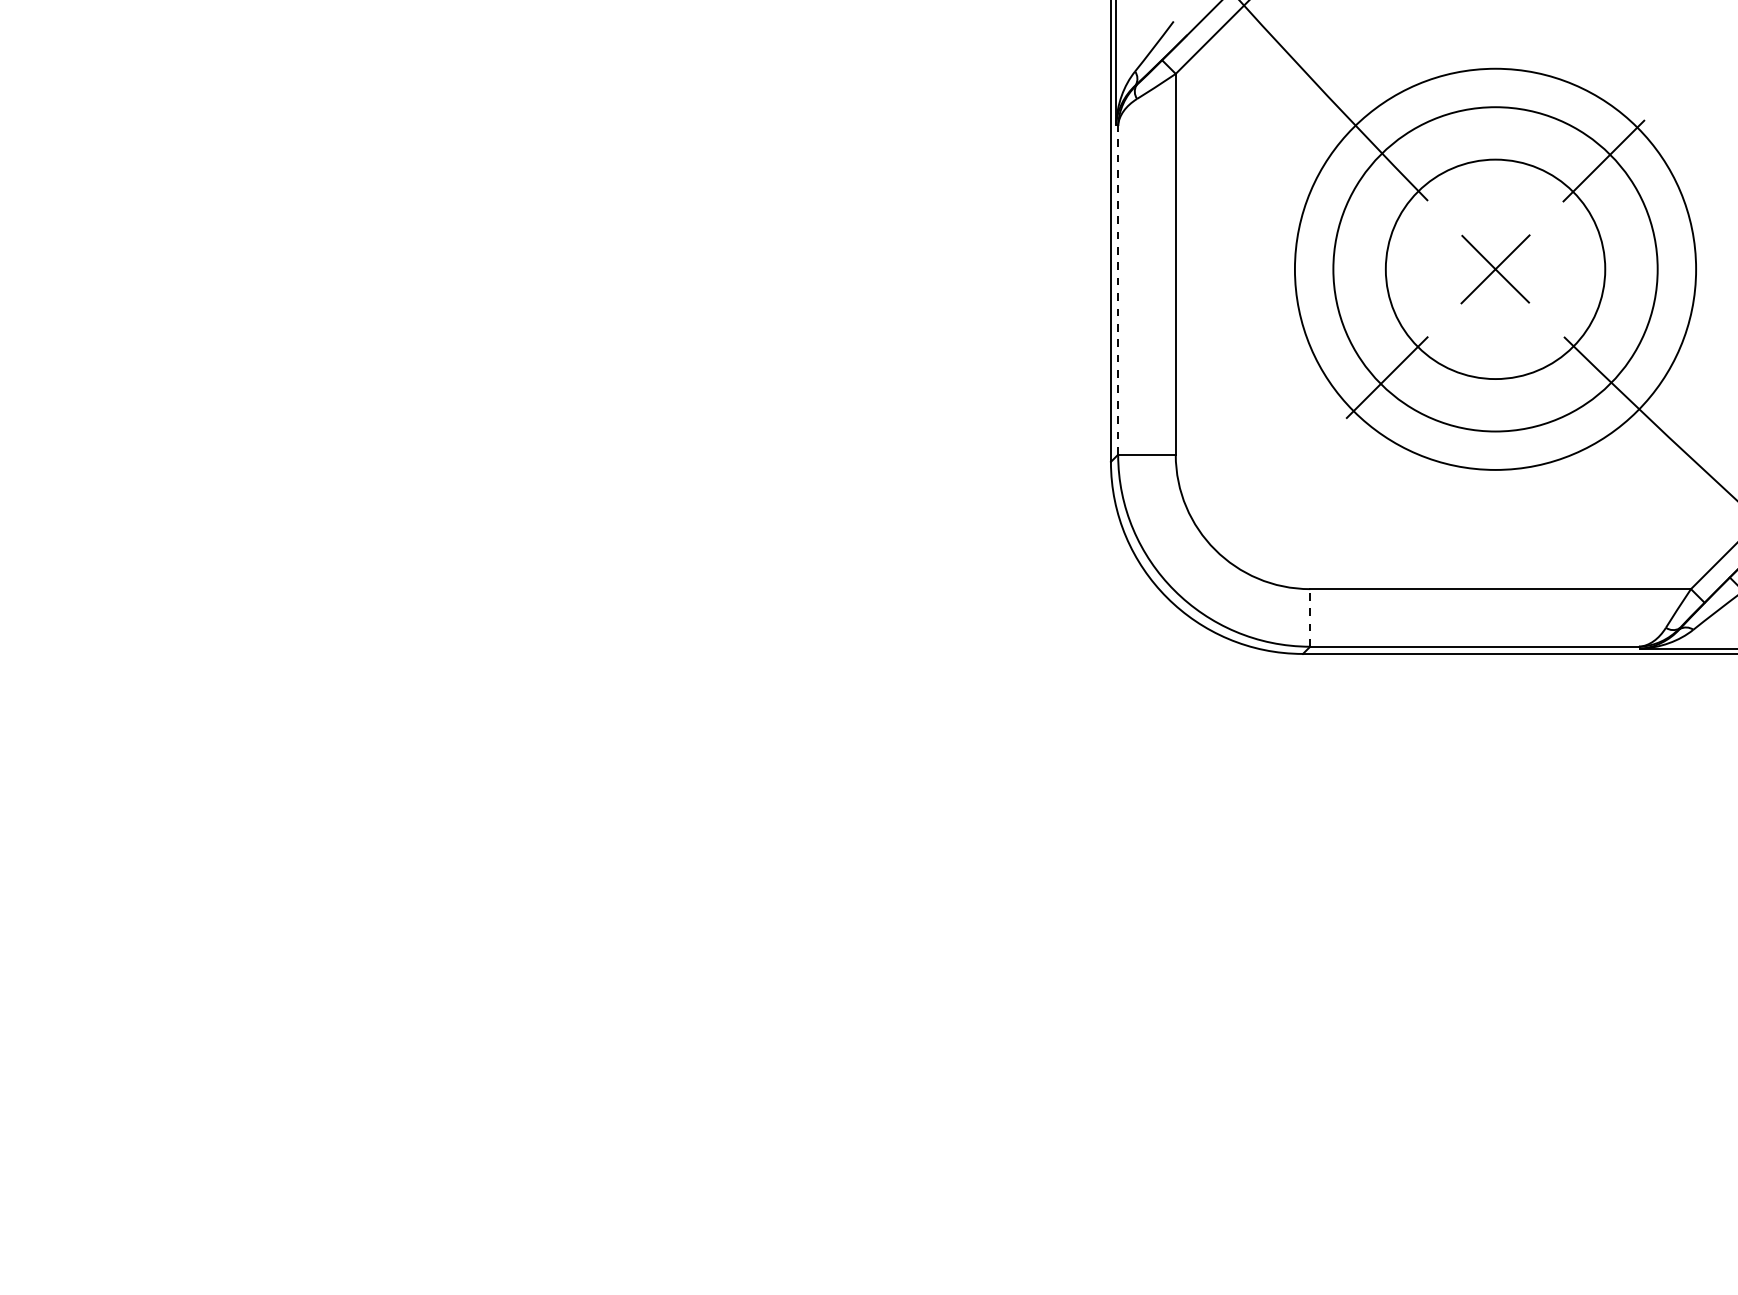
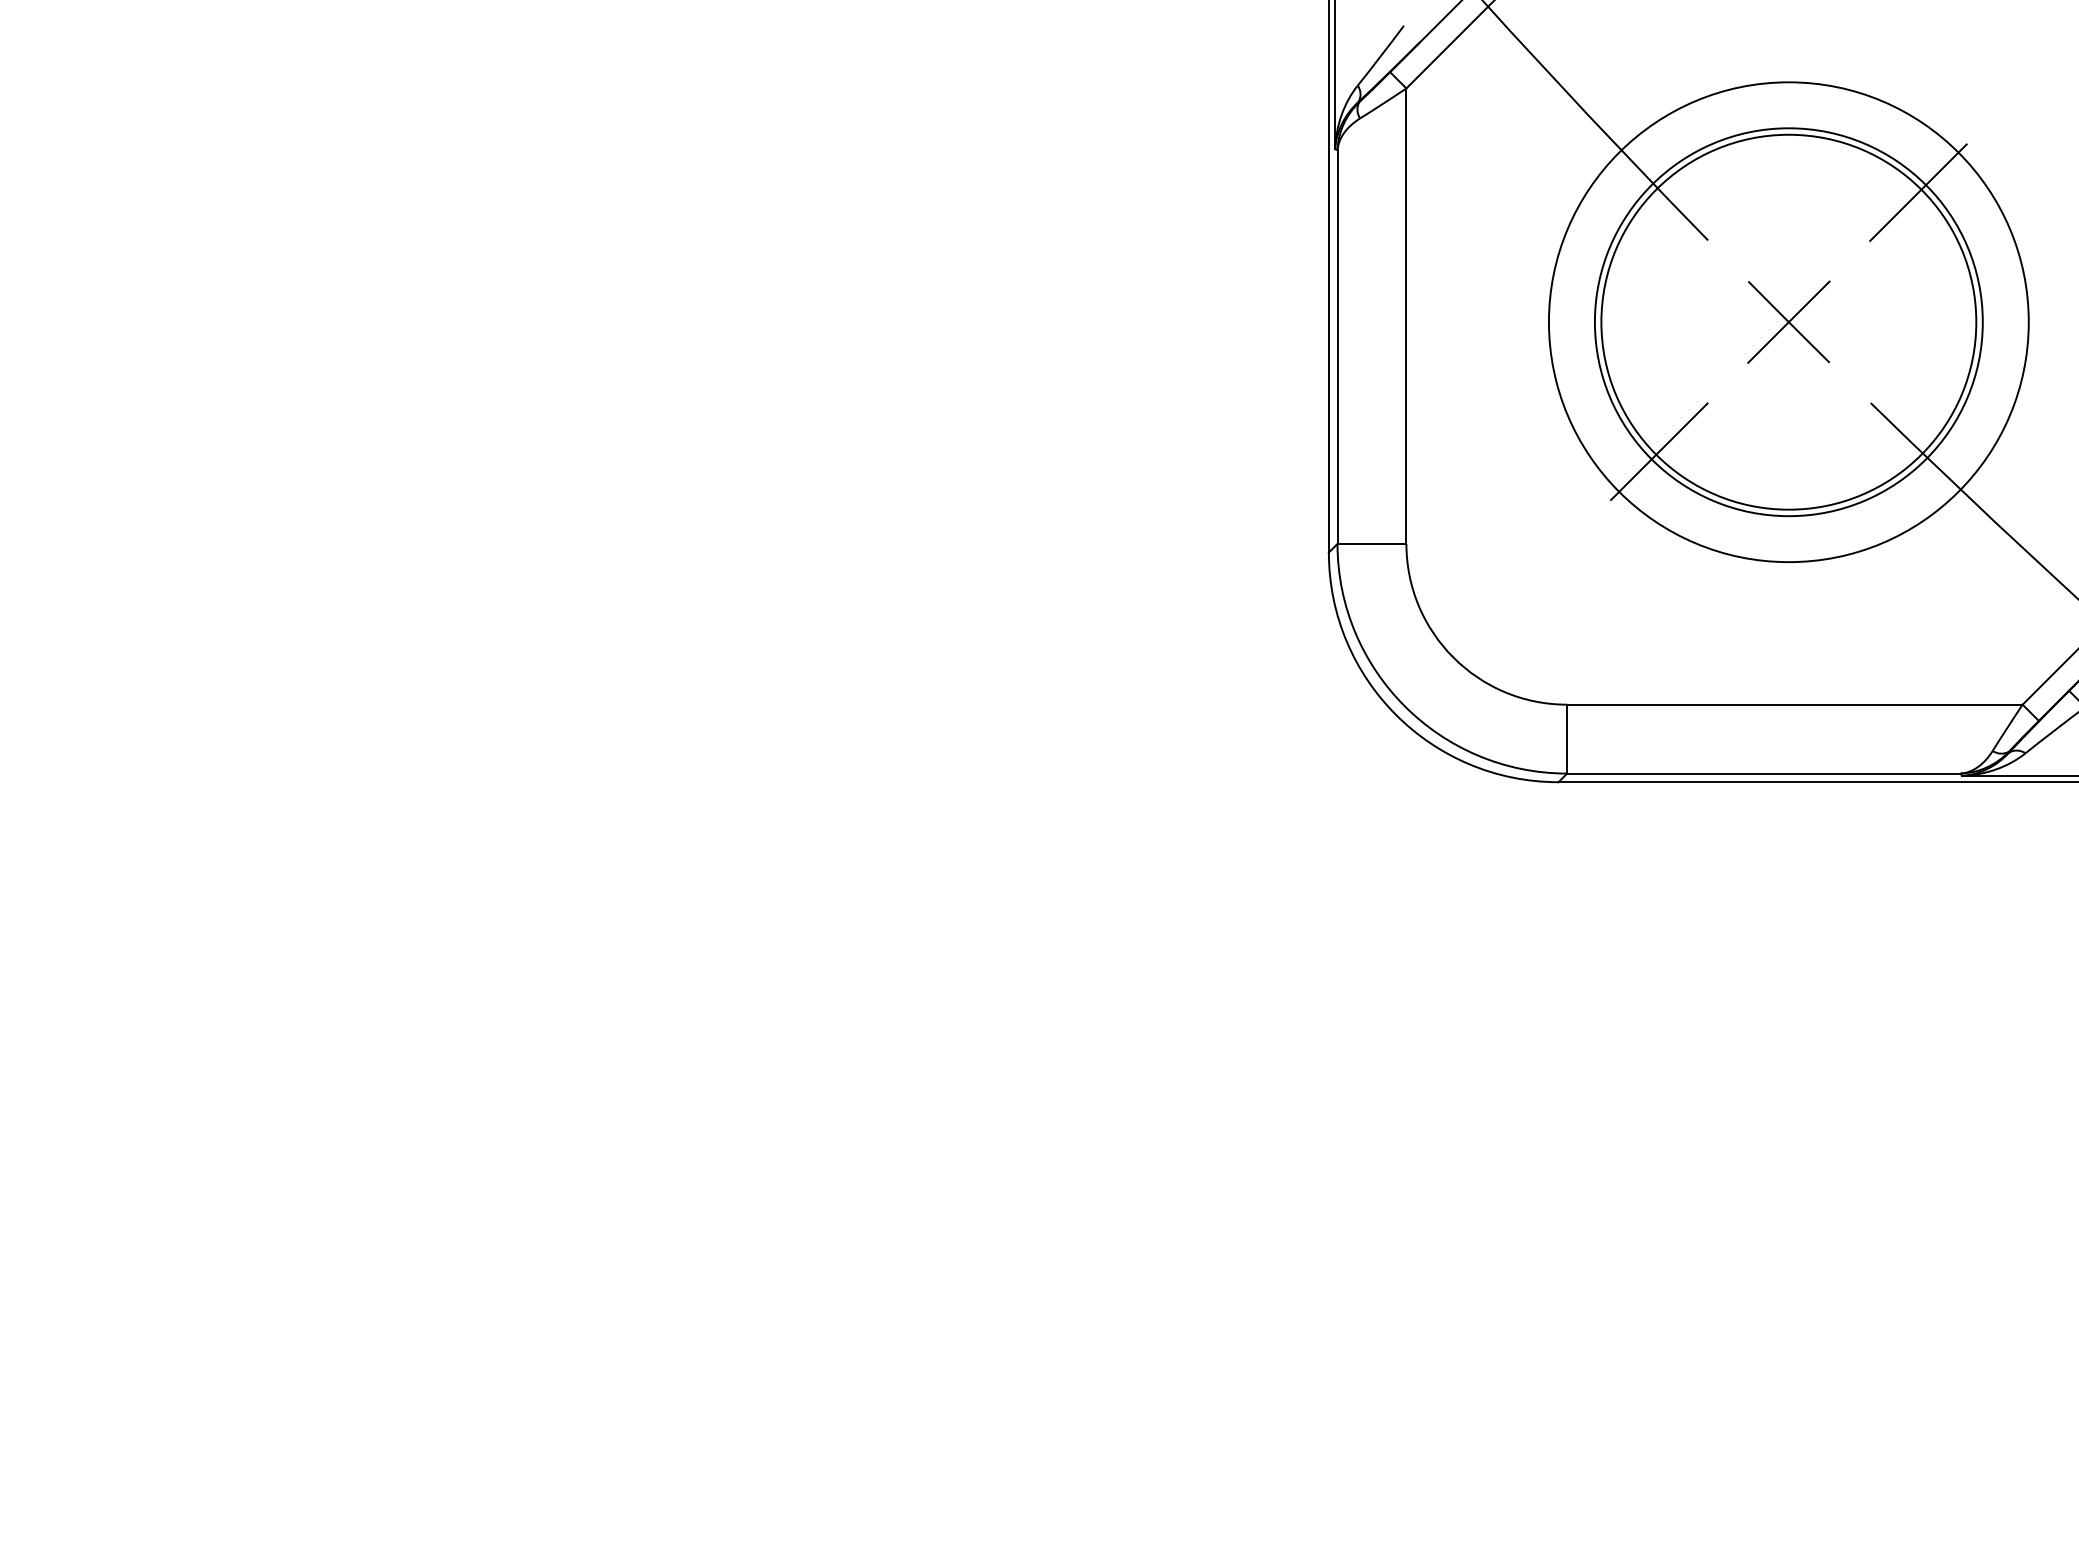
circle: (1495, 268) -> (1788, 321), size x1.43
line: (1118, 290) -> (1337, 347), dashed -> solid
line: (1310, 617) -> (1567, 738), dashed -> solid

